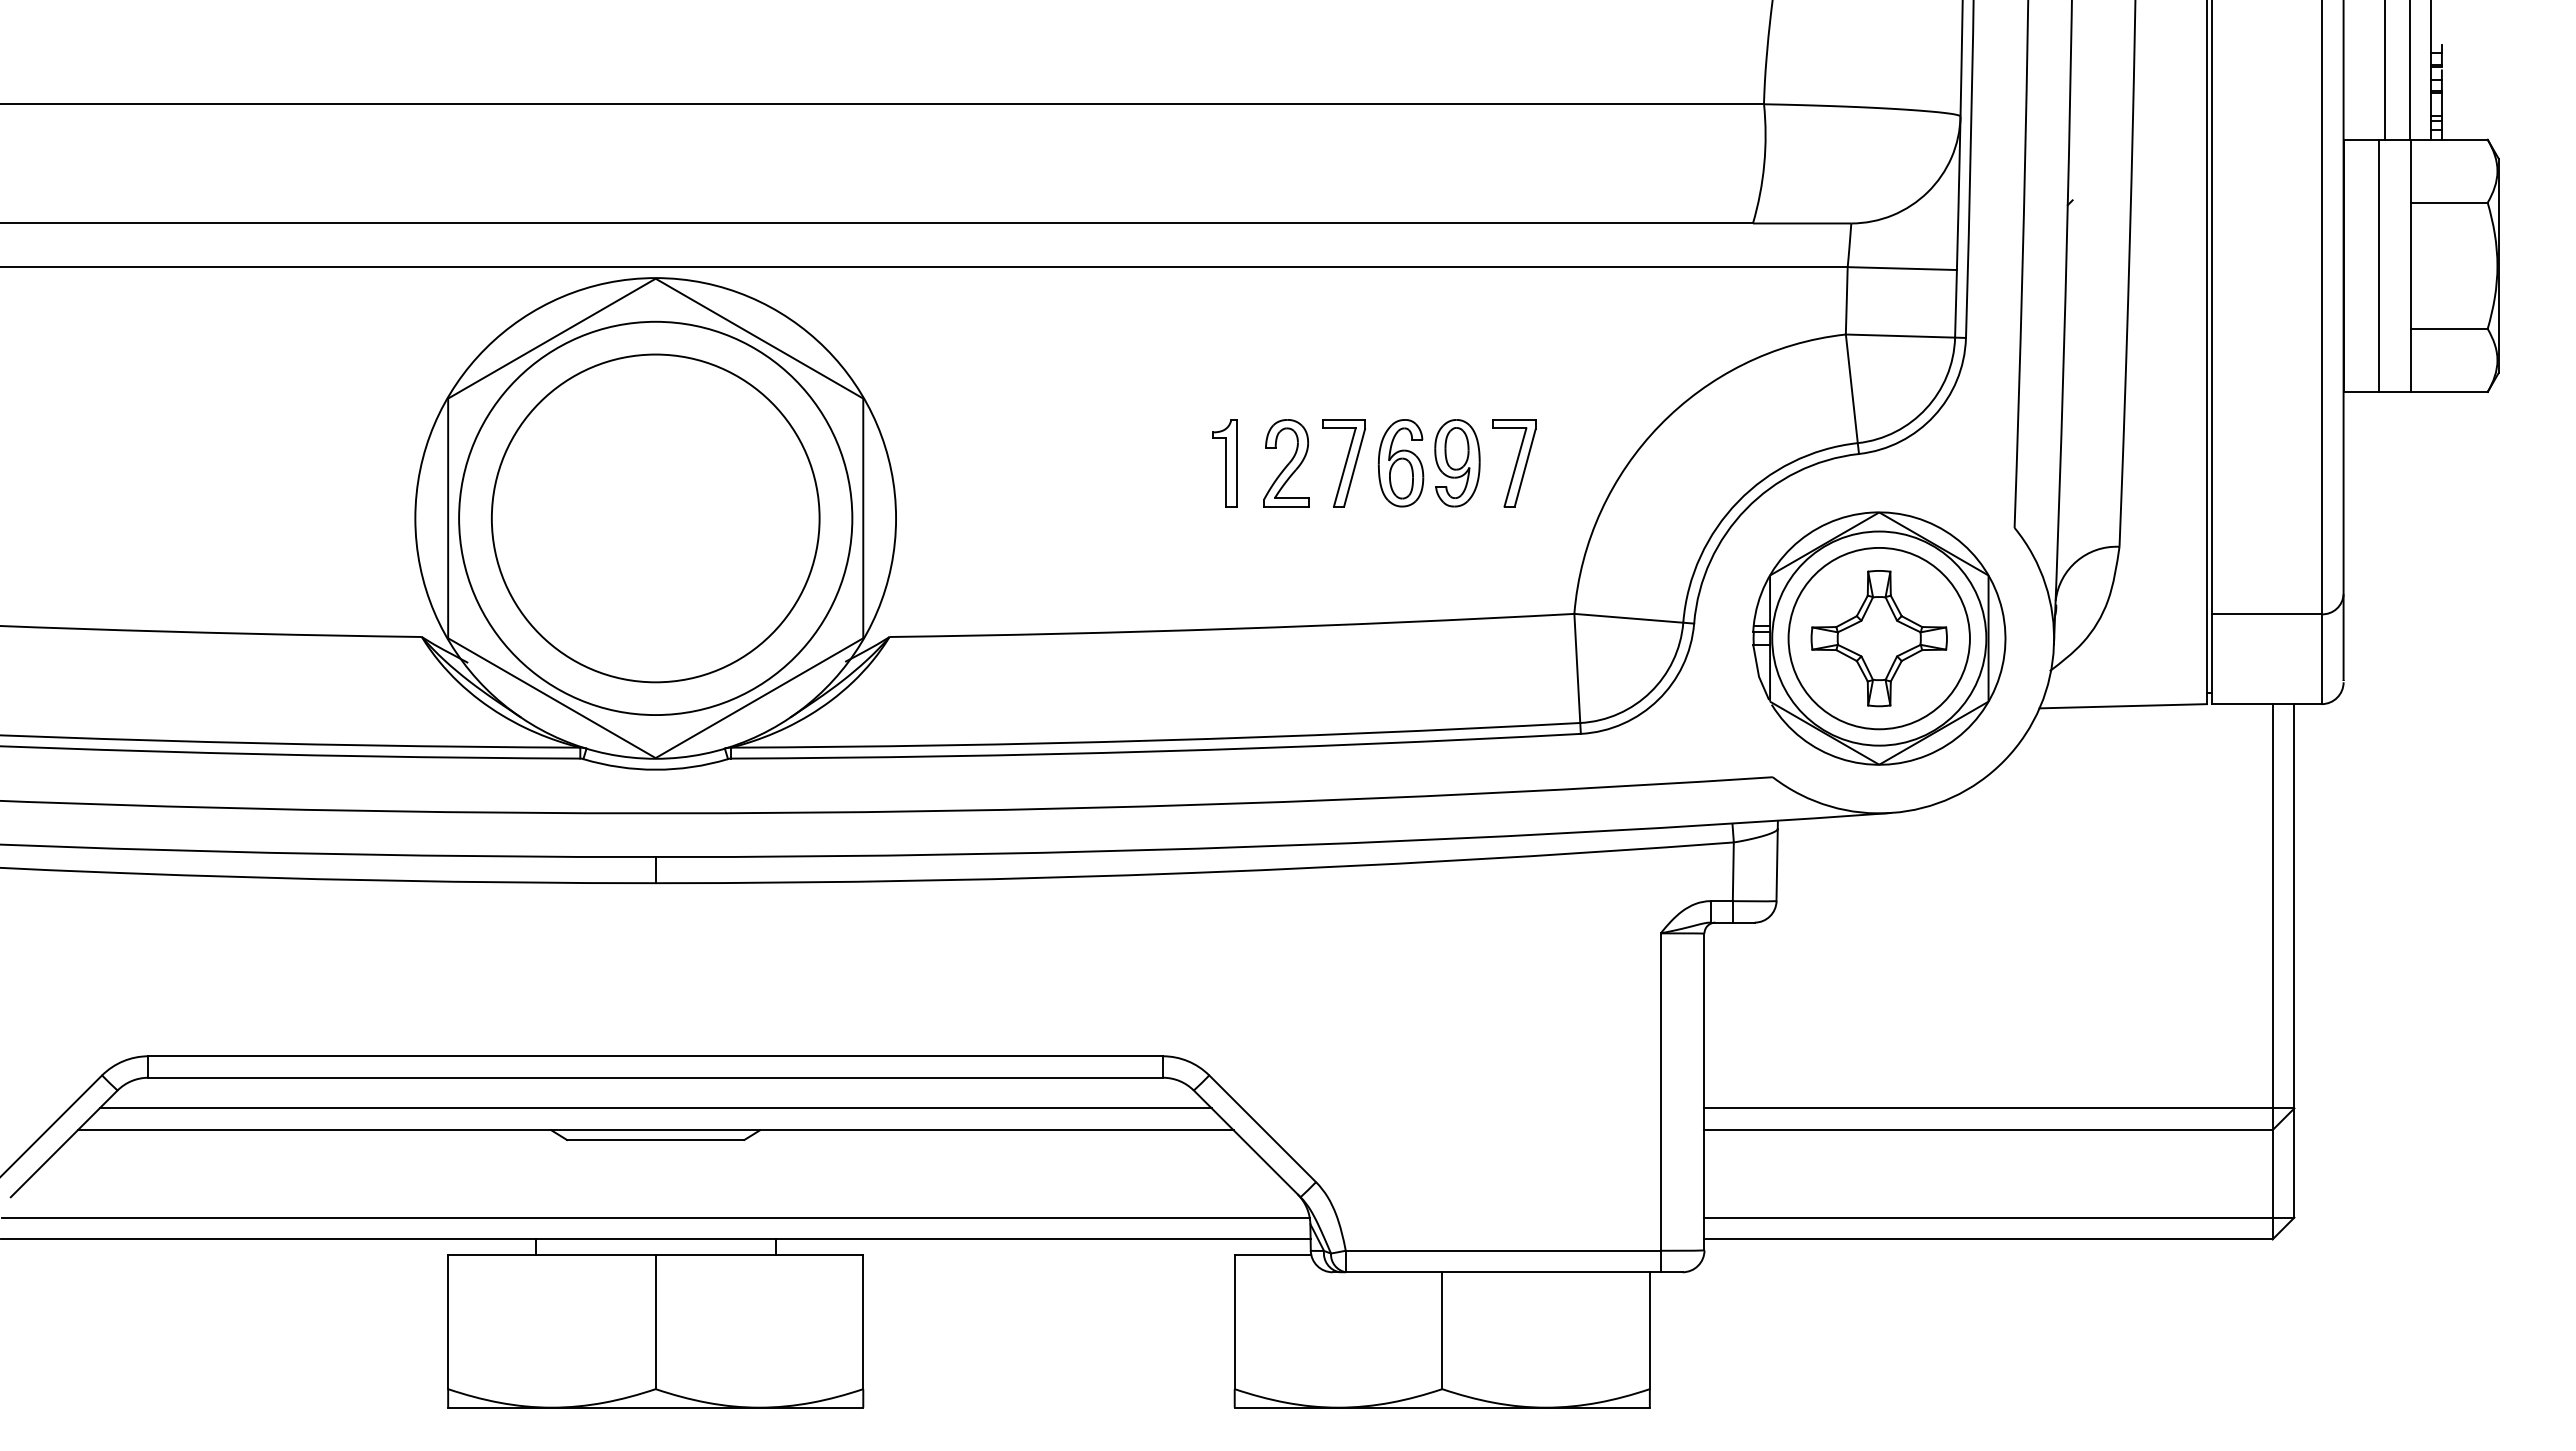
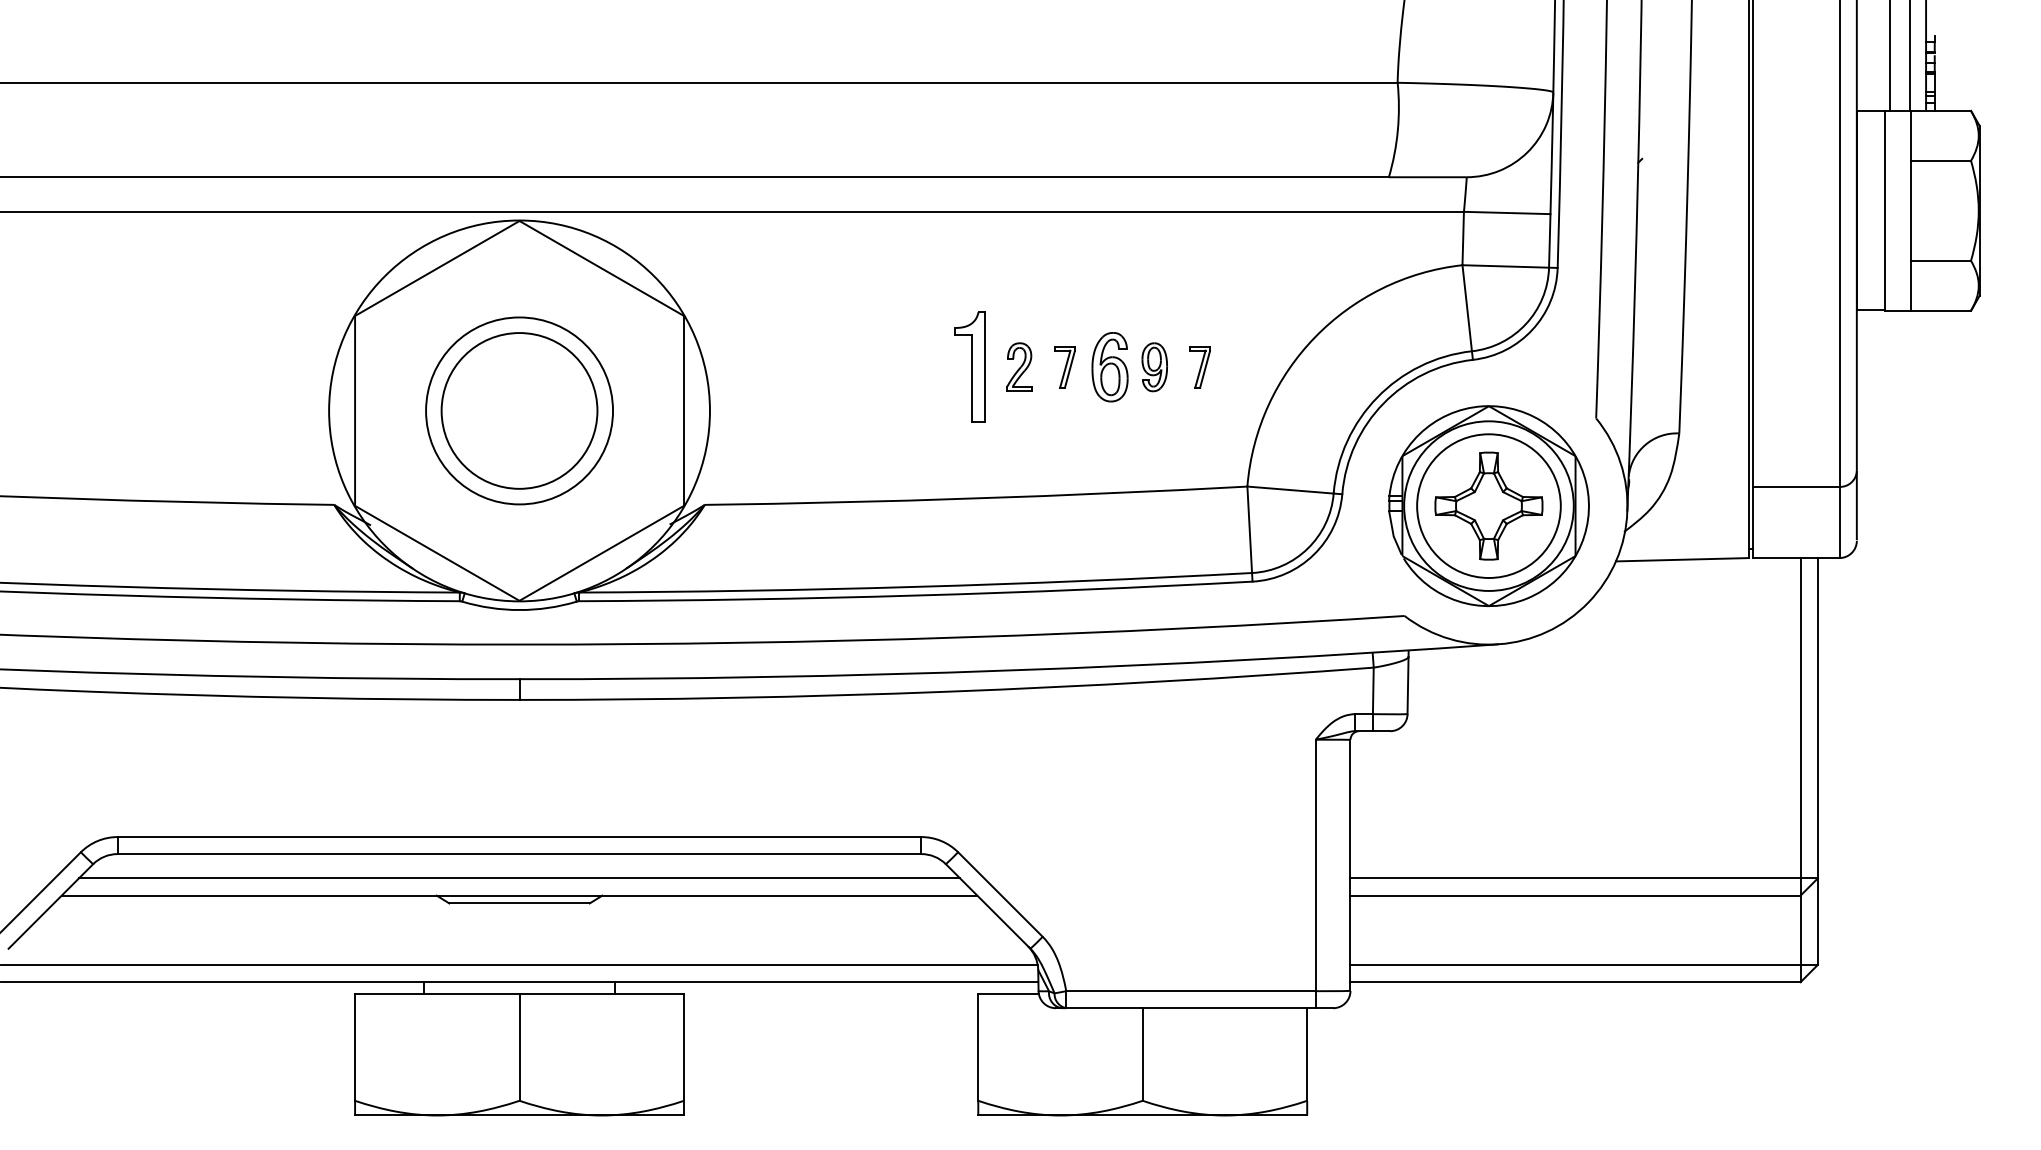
part: (1224, 463) -> (970, 367), size x1.6
part: (1286, 463) -> (1019, 367), size x0.7
part: (1343, 463) -> (1064, 367), size x0.6
part: (1457, 463) -> (1154, 367), size x0.7
part: (1514, 463) -> (1199, 367), size x0.6
circle: (655, 518) -> (519, 410), size x0.6
circle: (655, 518) -> (519, 410), size x0.6

